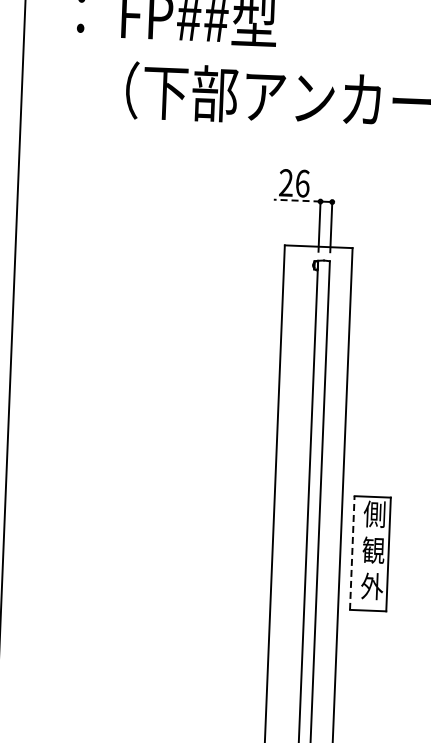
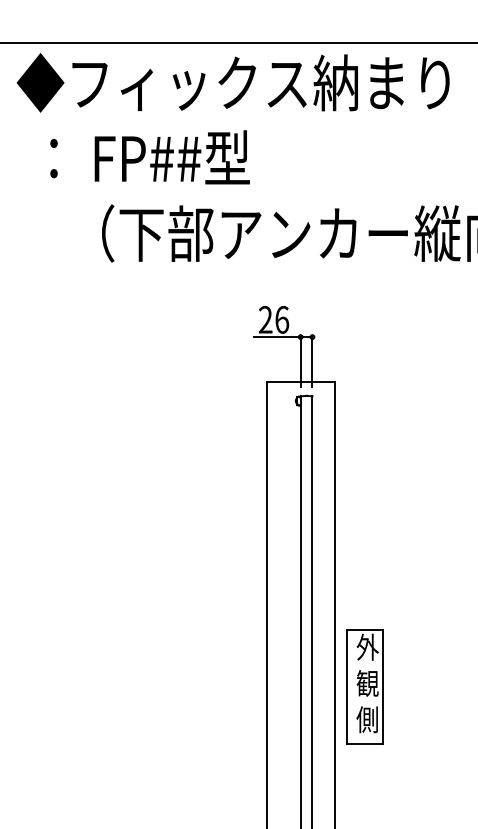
line: (296, 200) -> (276, 337), dashed -> solid
text: (374, 513) -> (367, 646), 側 -> 外
line: (352, 553) -> (346, 687), dashed -> solid
text: (371, 586) -> (367, 719), 外 -> 側

